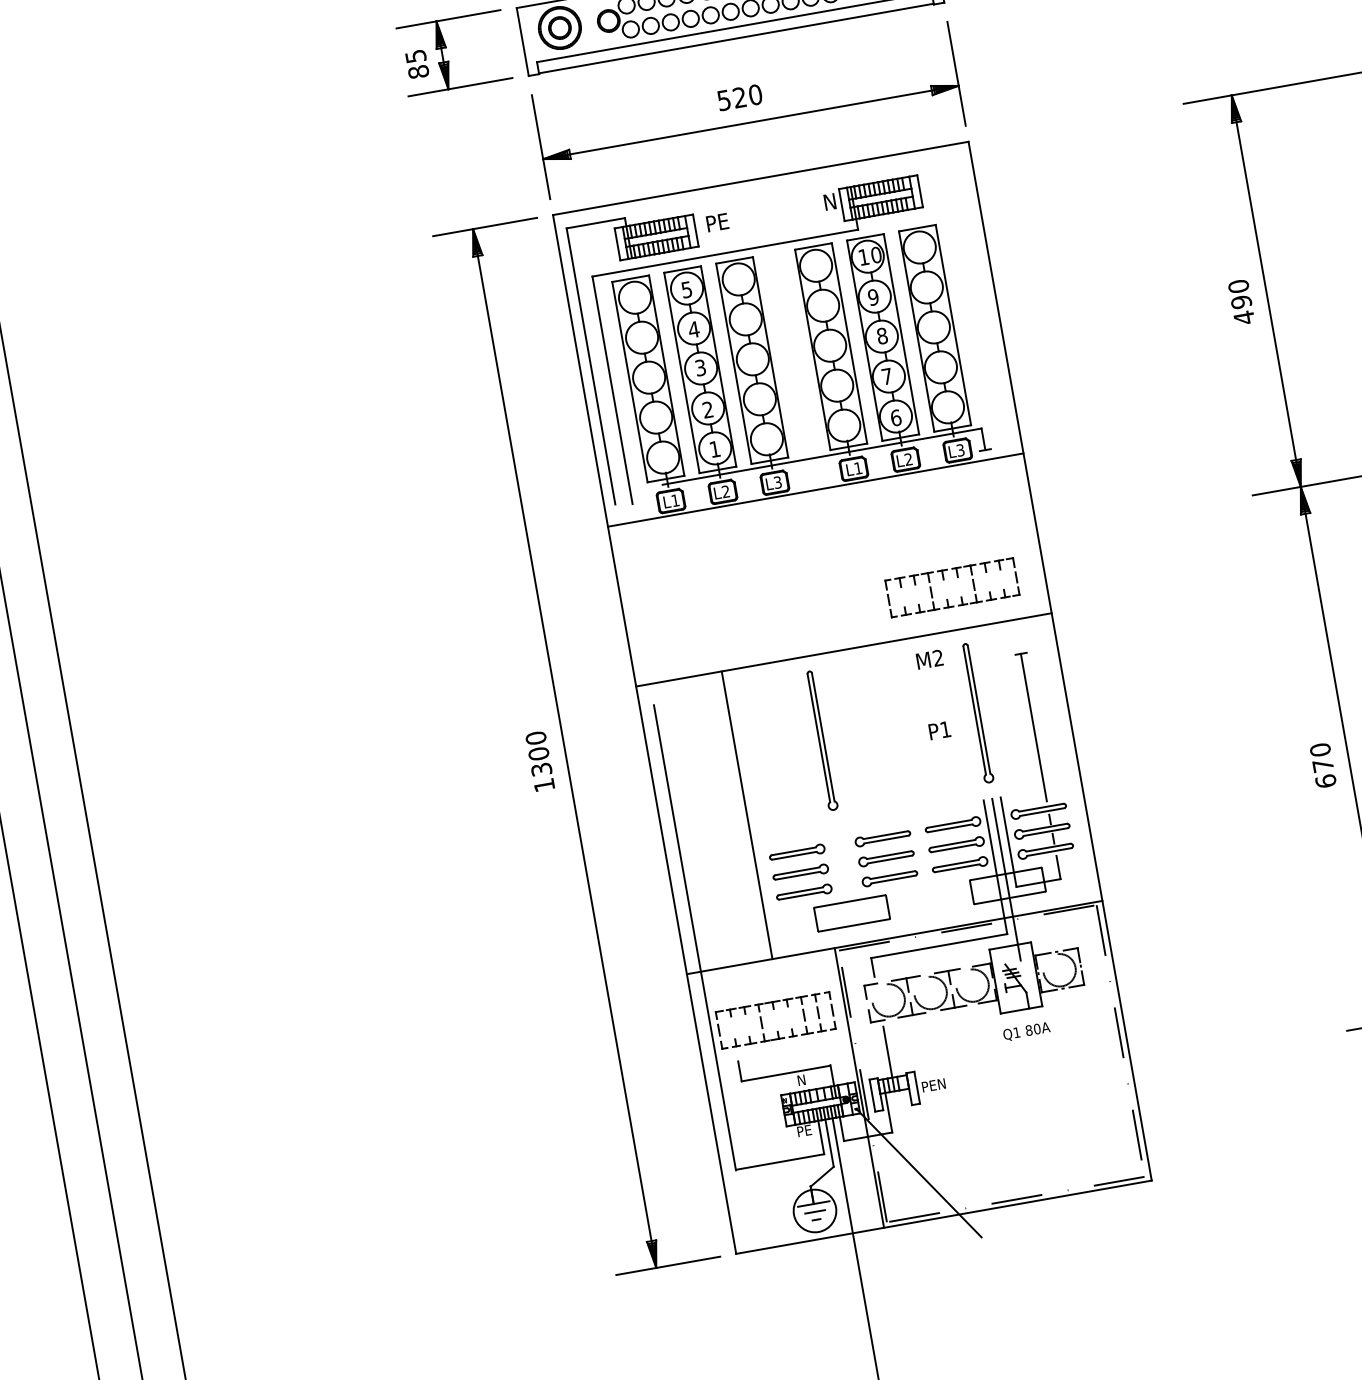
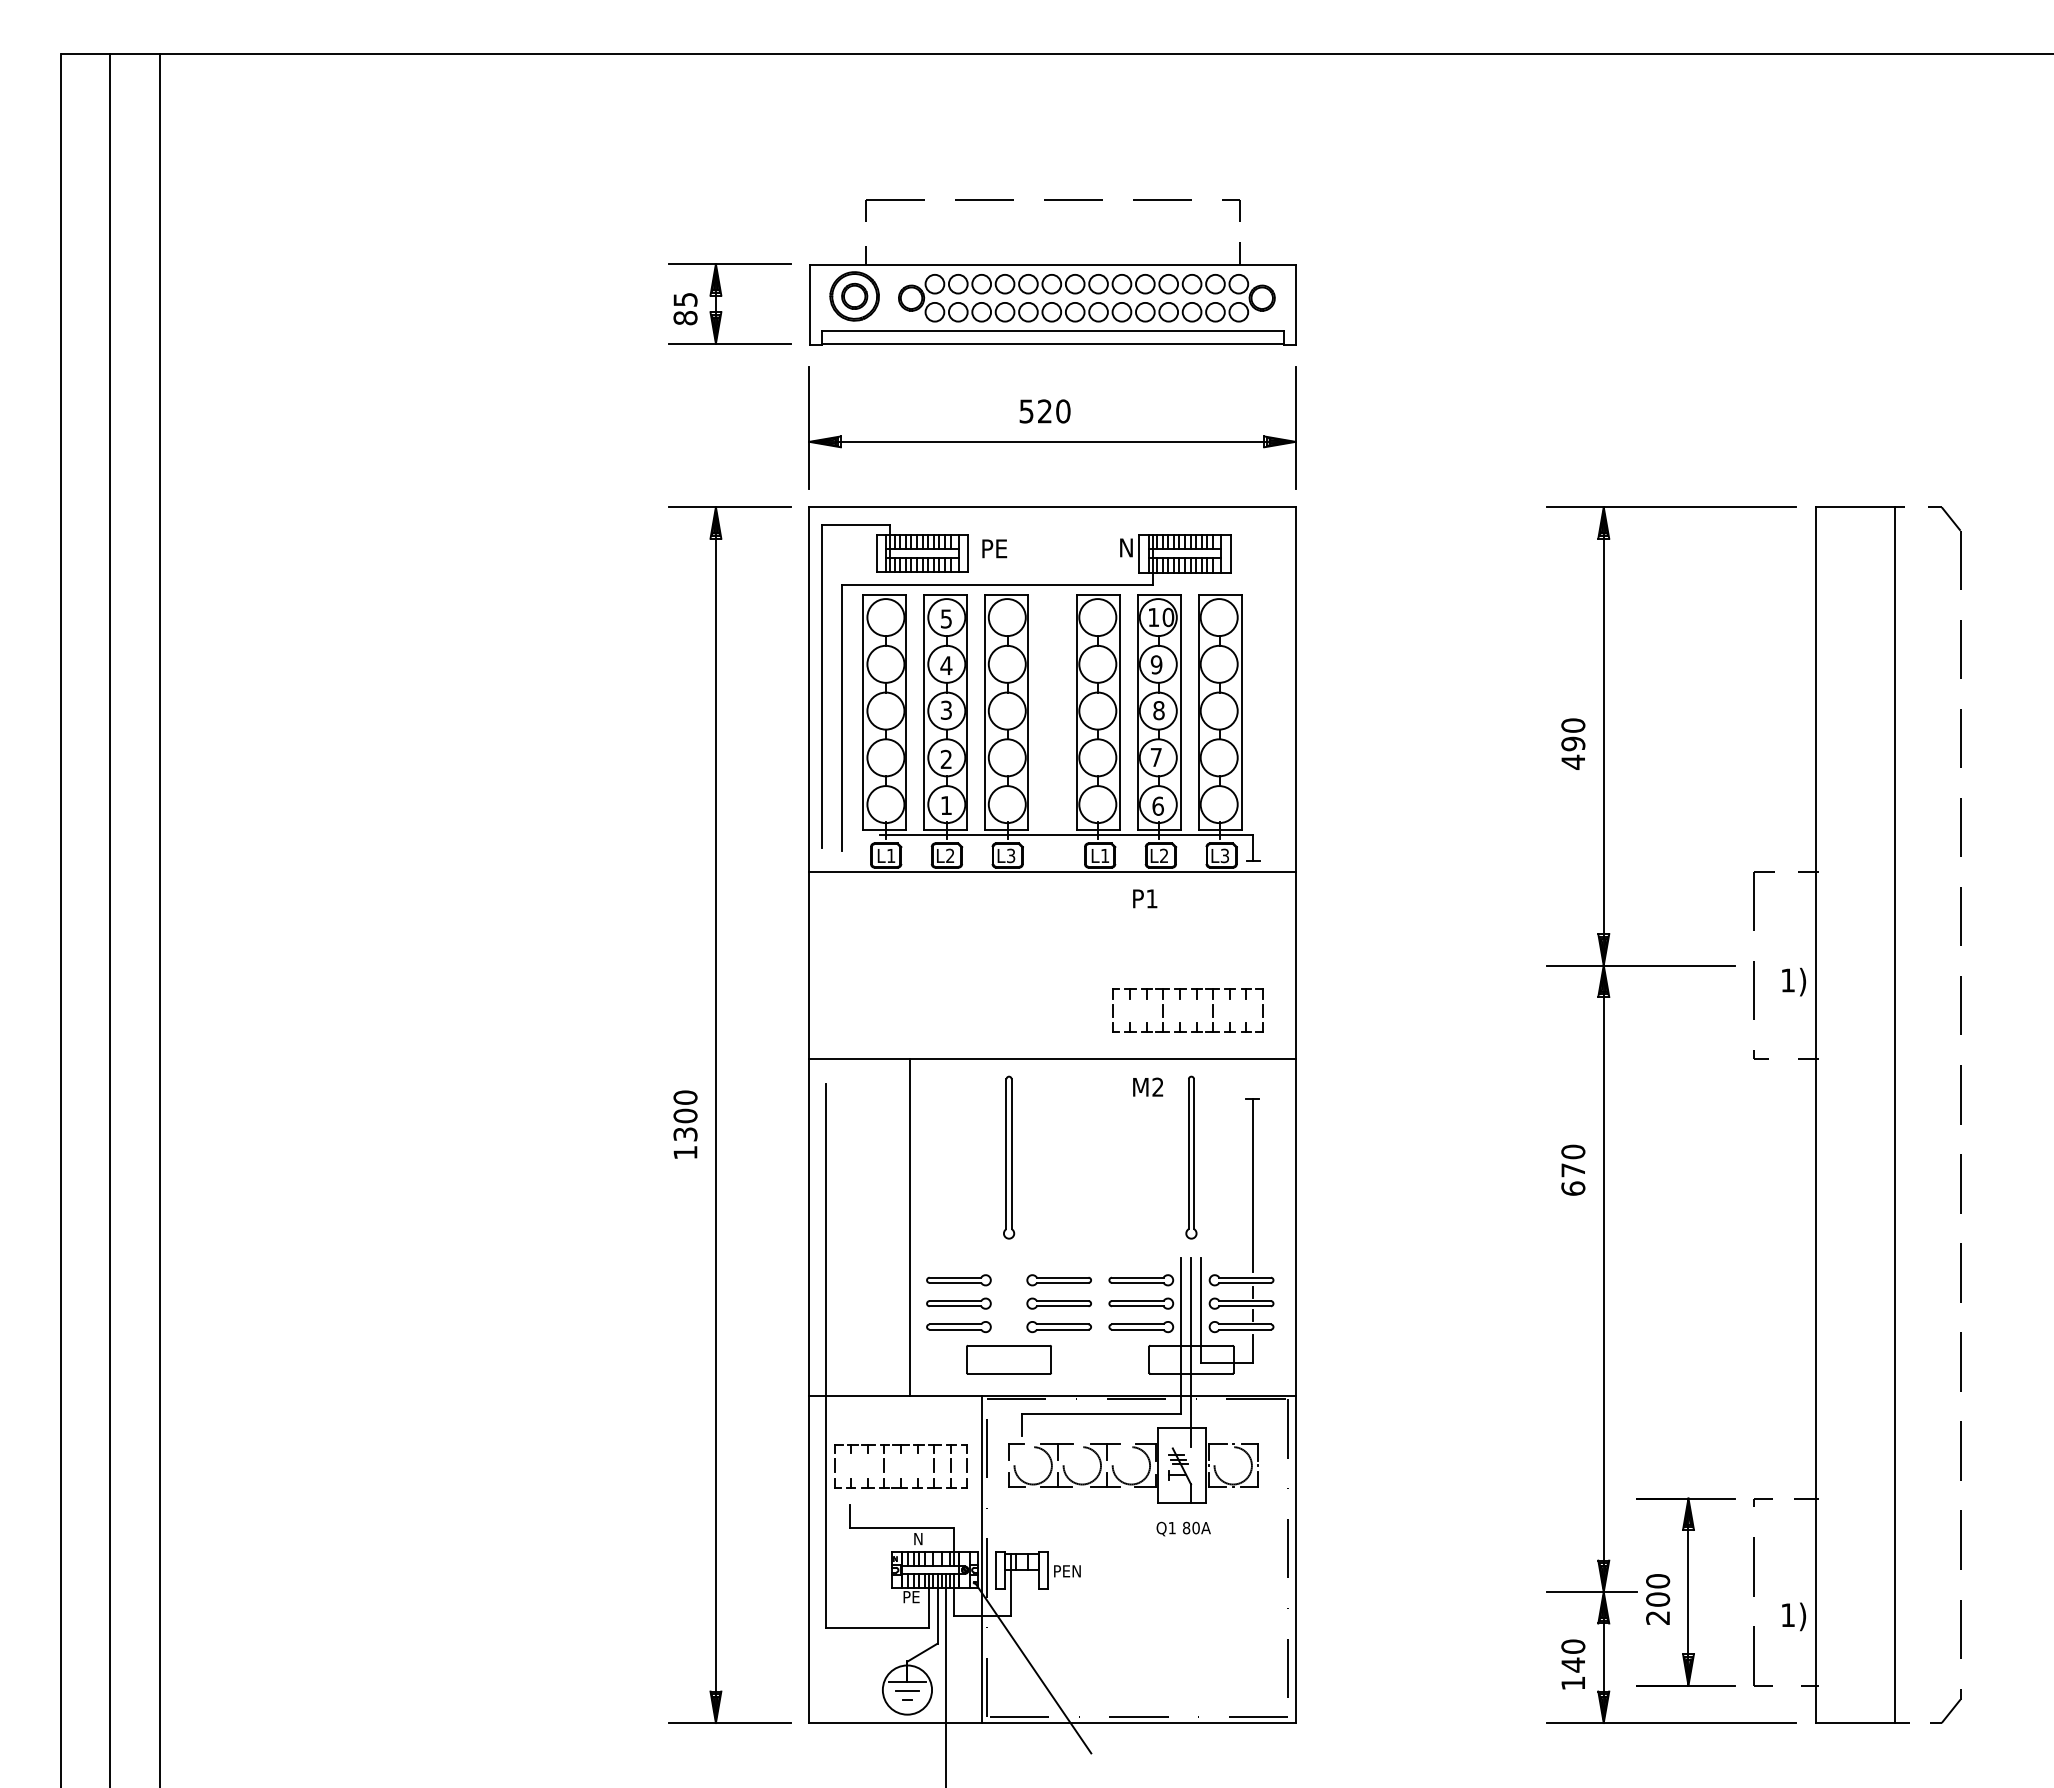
text: (939, 730) -> (1145, 898), moved
text: (1323, 764) -> (1573, 1169), moved
line: (888, 1059) -> (1021, 1532), removed

